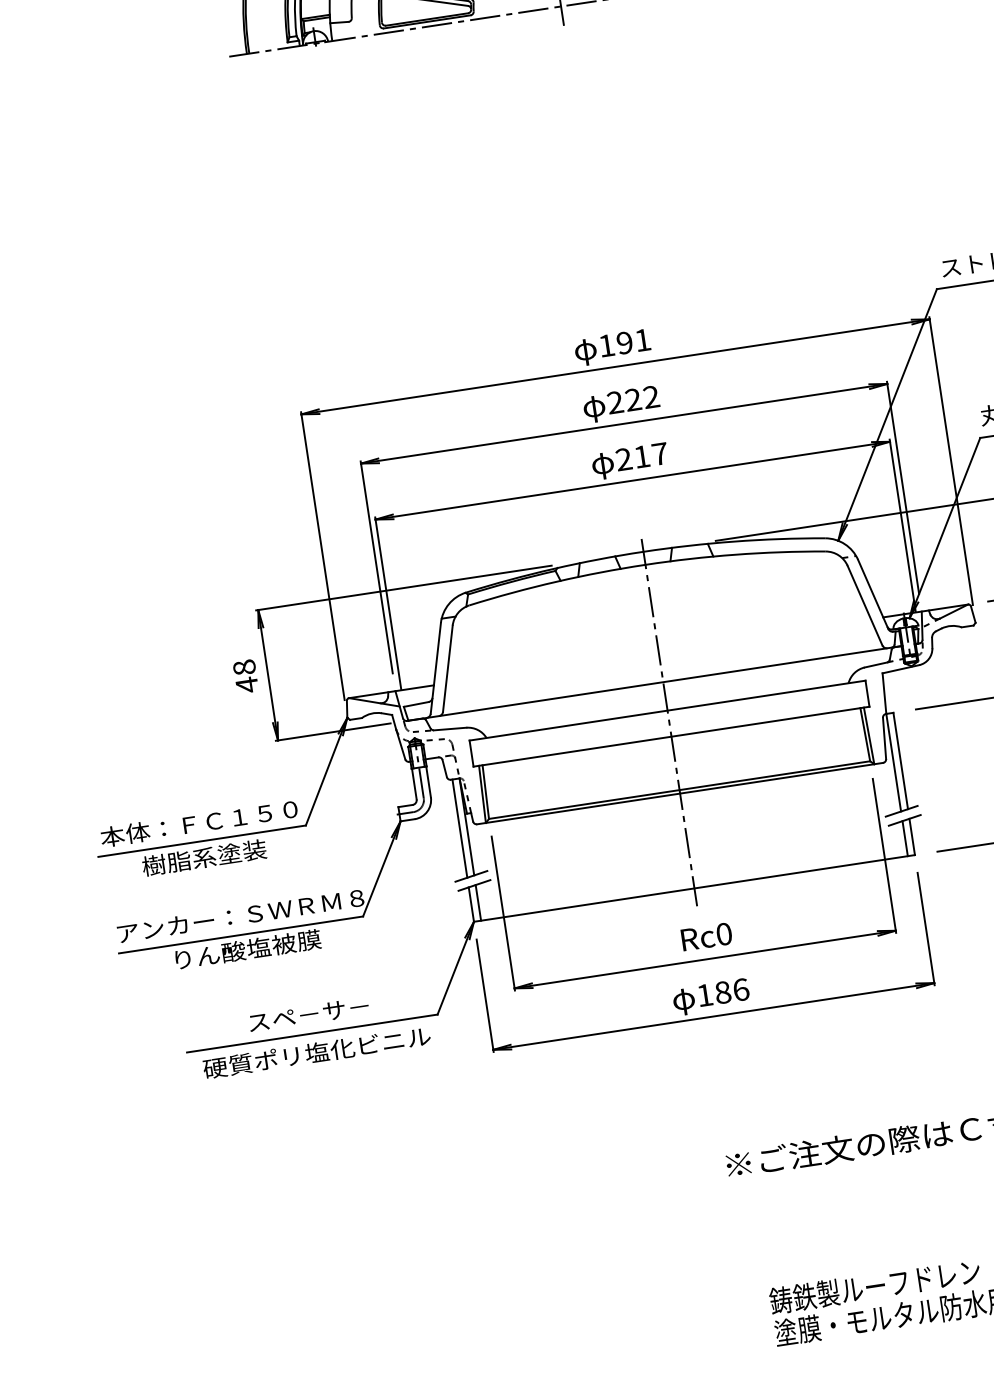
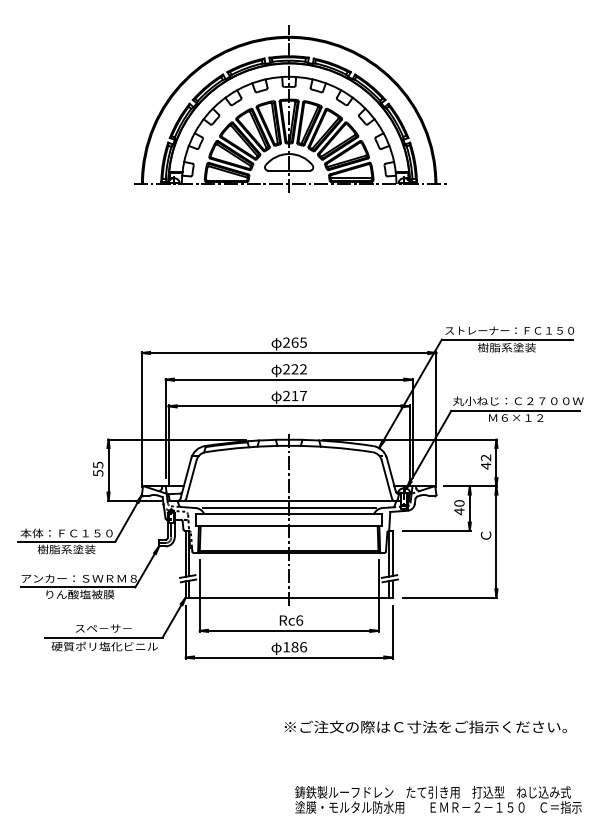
text: (623, 342) -> (294, 342), 191 -> 265
text: (246, 674) -> (98, 468), 48 -> 55
line: (664, 698) -> (288, 508), added
text: (723, 934) -> (299, 620), Rc0 -> Rc6

